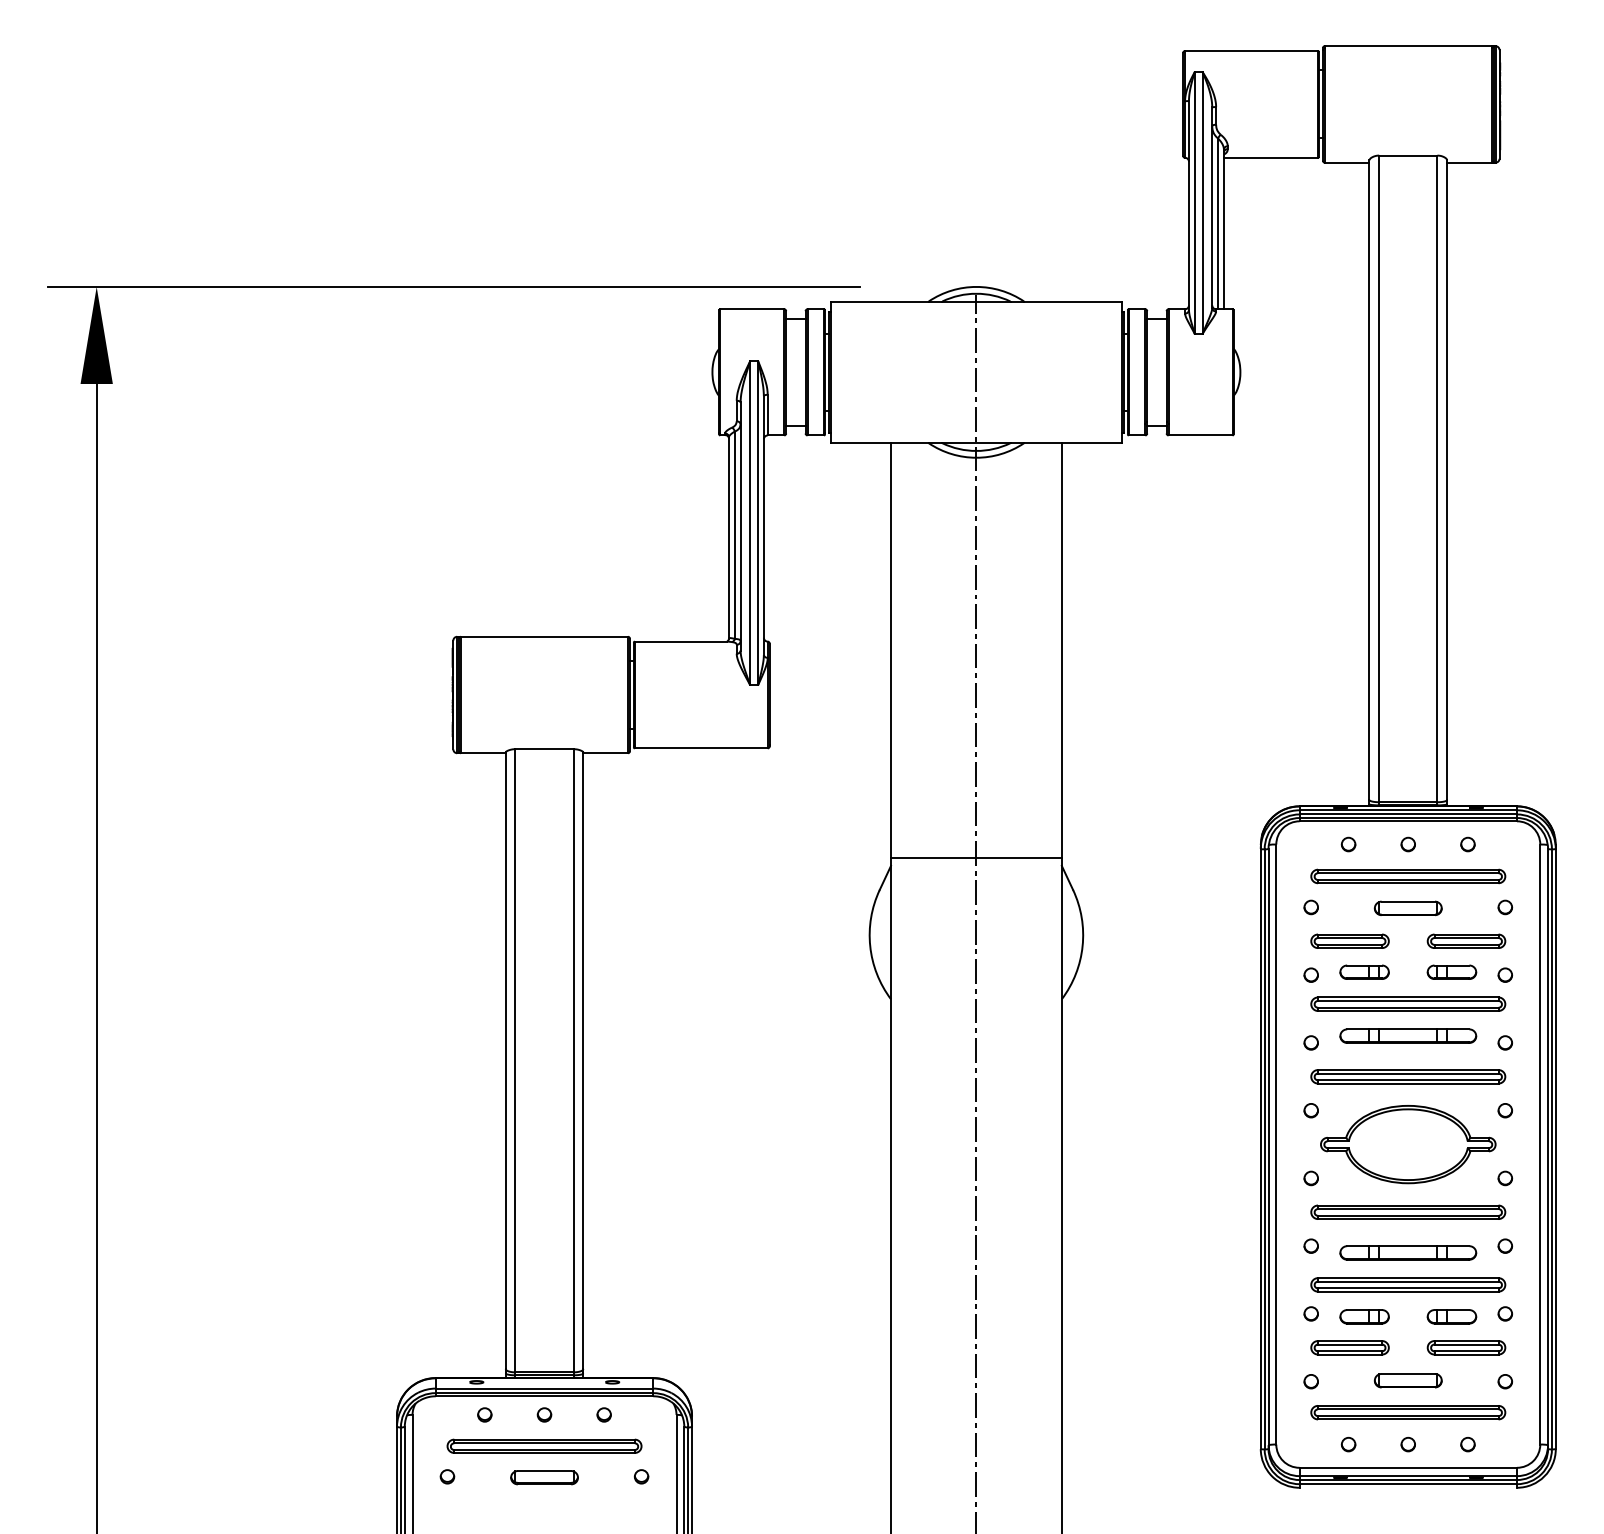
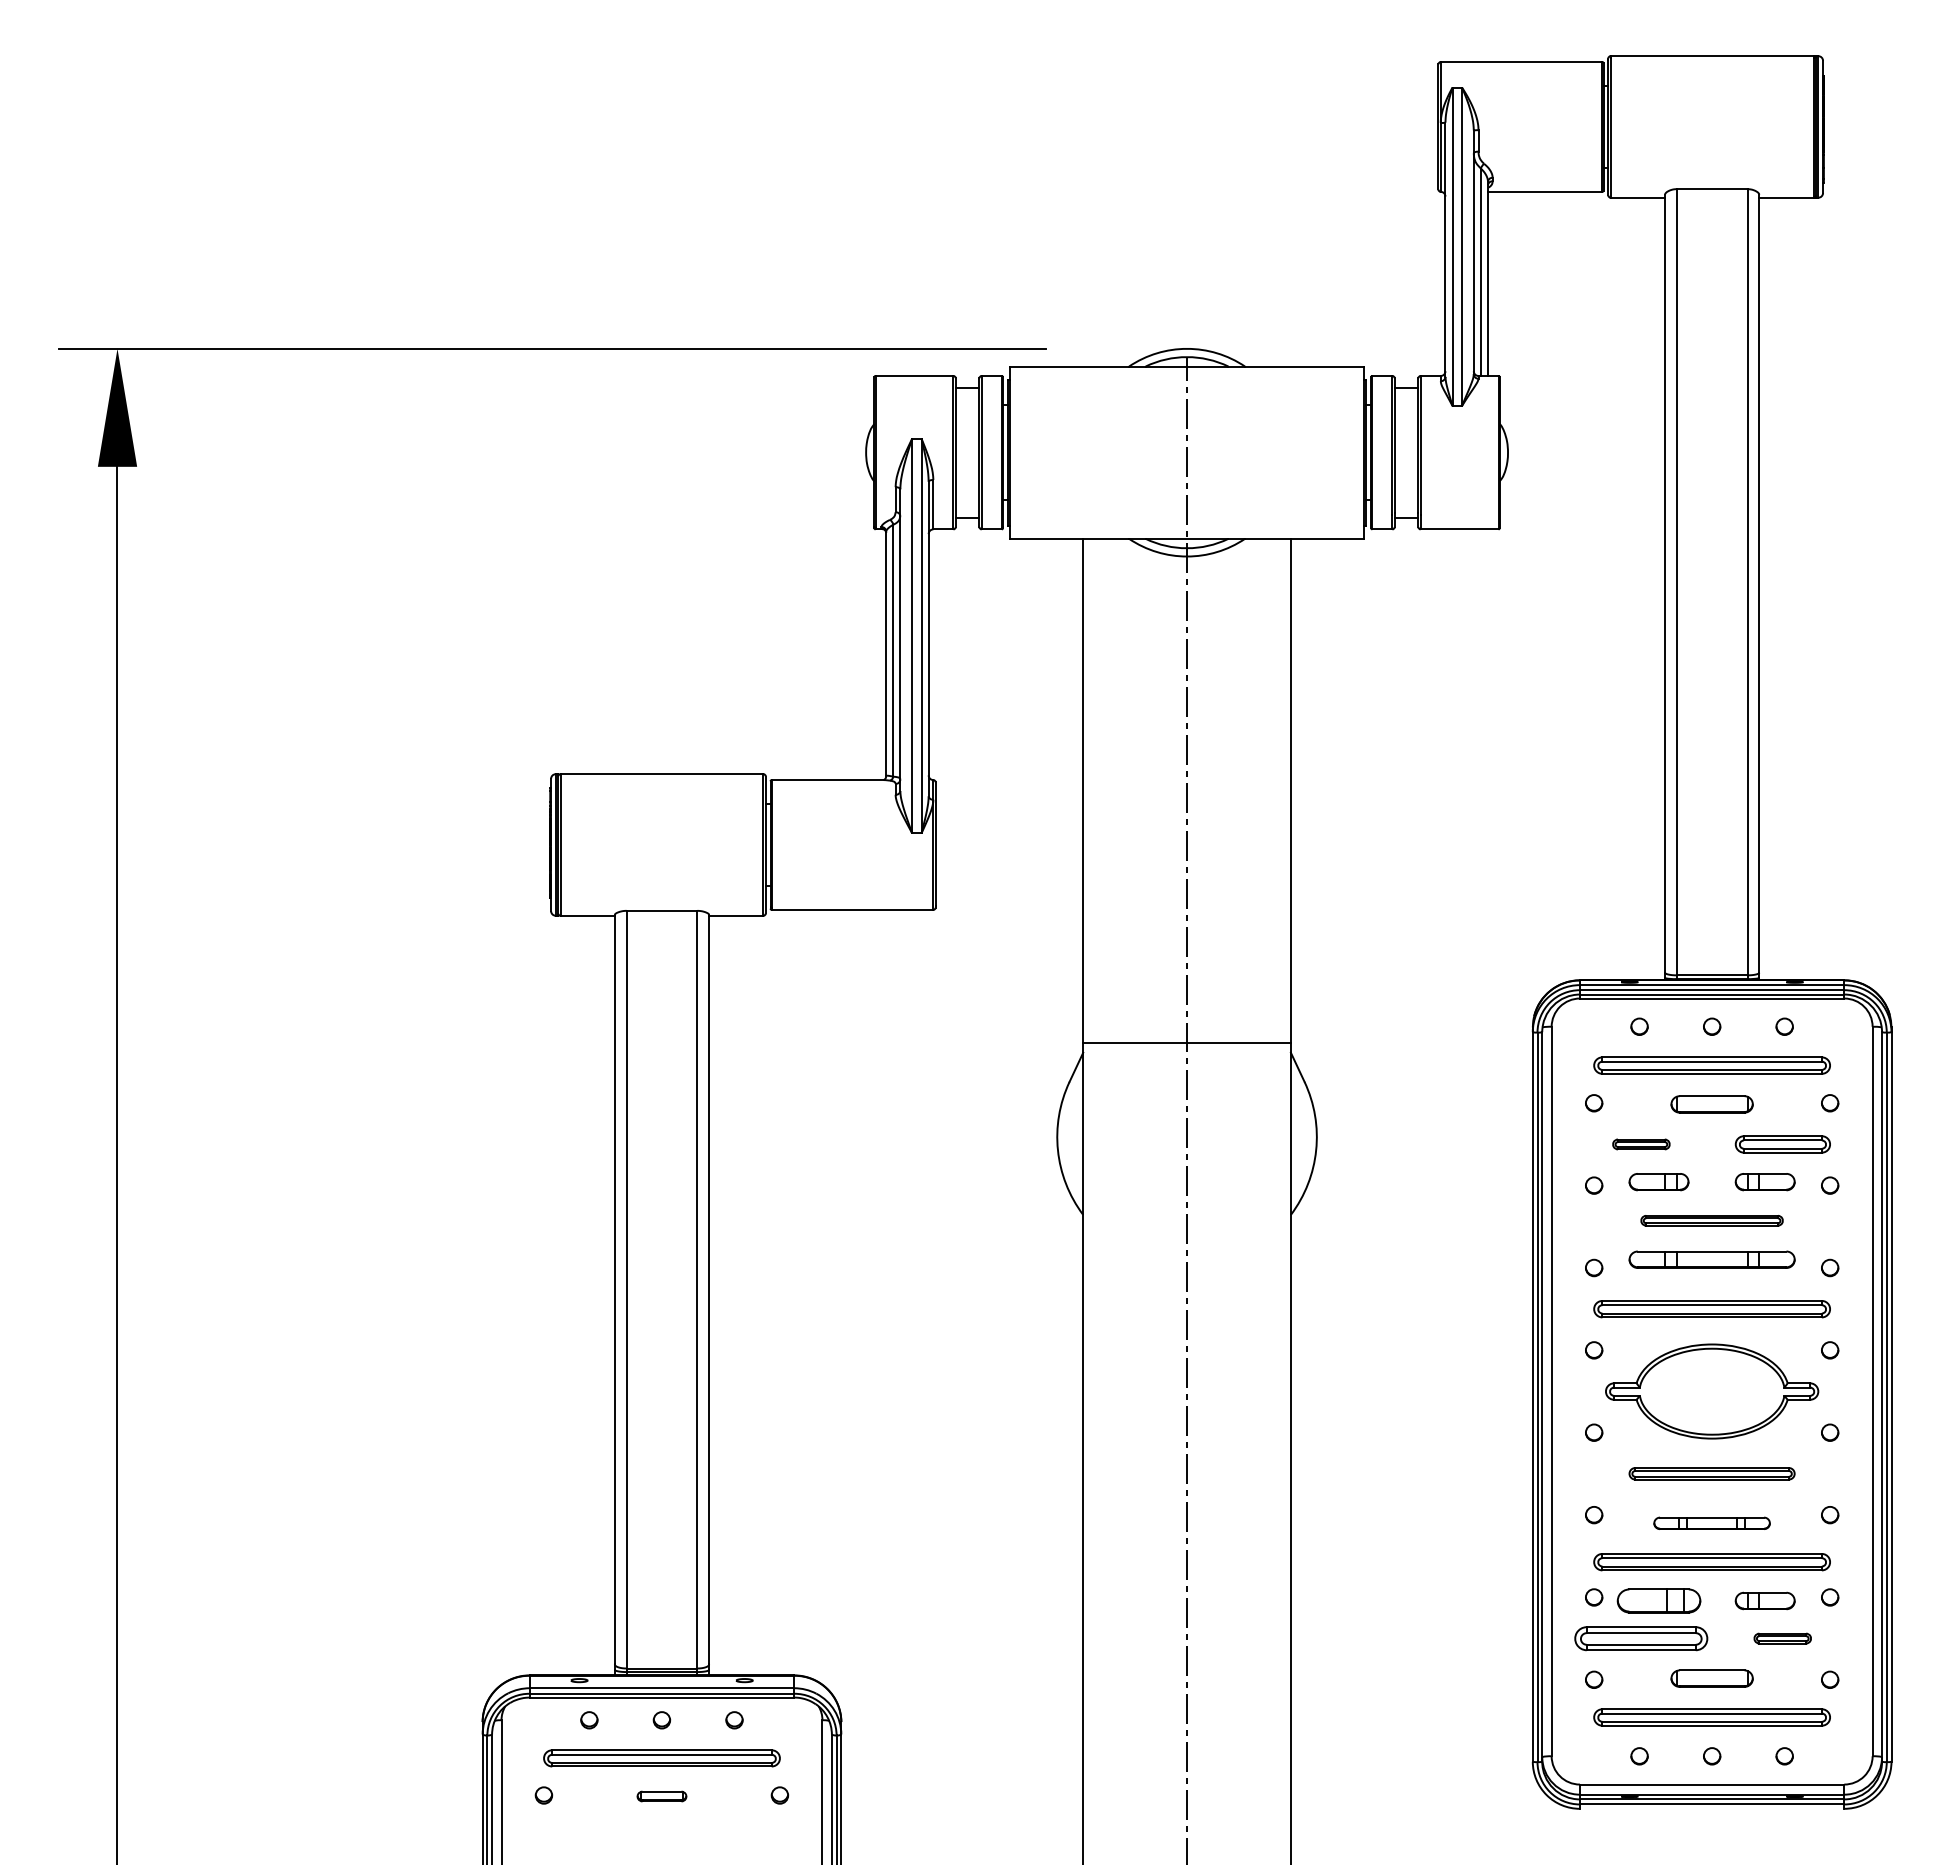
part: (1350, 941) -> (1641, 1144), size x0.6
part: (1407, 1003) -> (1711, 1220), size x0.6
part: (1407, 1211) -> (1711, 1473), size x0.7
part: (1407, 1253) -> (1711, 1523), size x0.7
part: (1364, 1316) -> (1658, 1600), size x1.4
part: (1350, 1347) -> (1641, 1638), size x1.4
part: (1466, 1347) -> (1782, 1638), size x0.6
part: (544, 1477) -> (661, 1796), size x0.6

